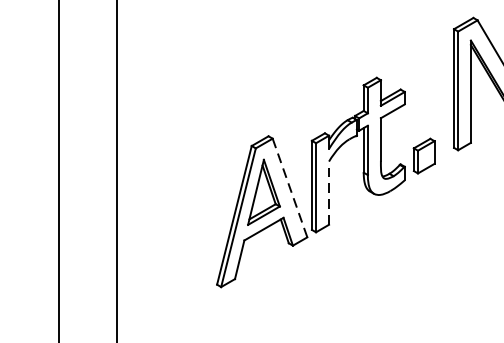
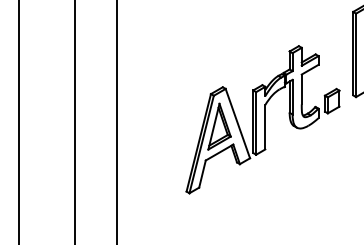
line: (289, 187) -> (237, 123), dashed -> solid
line: (329, 192) -> (265, 126), dashed -> solid

